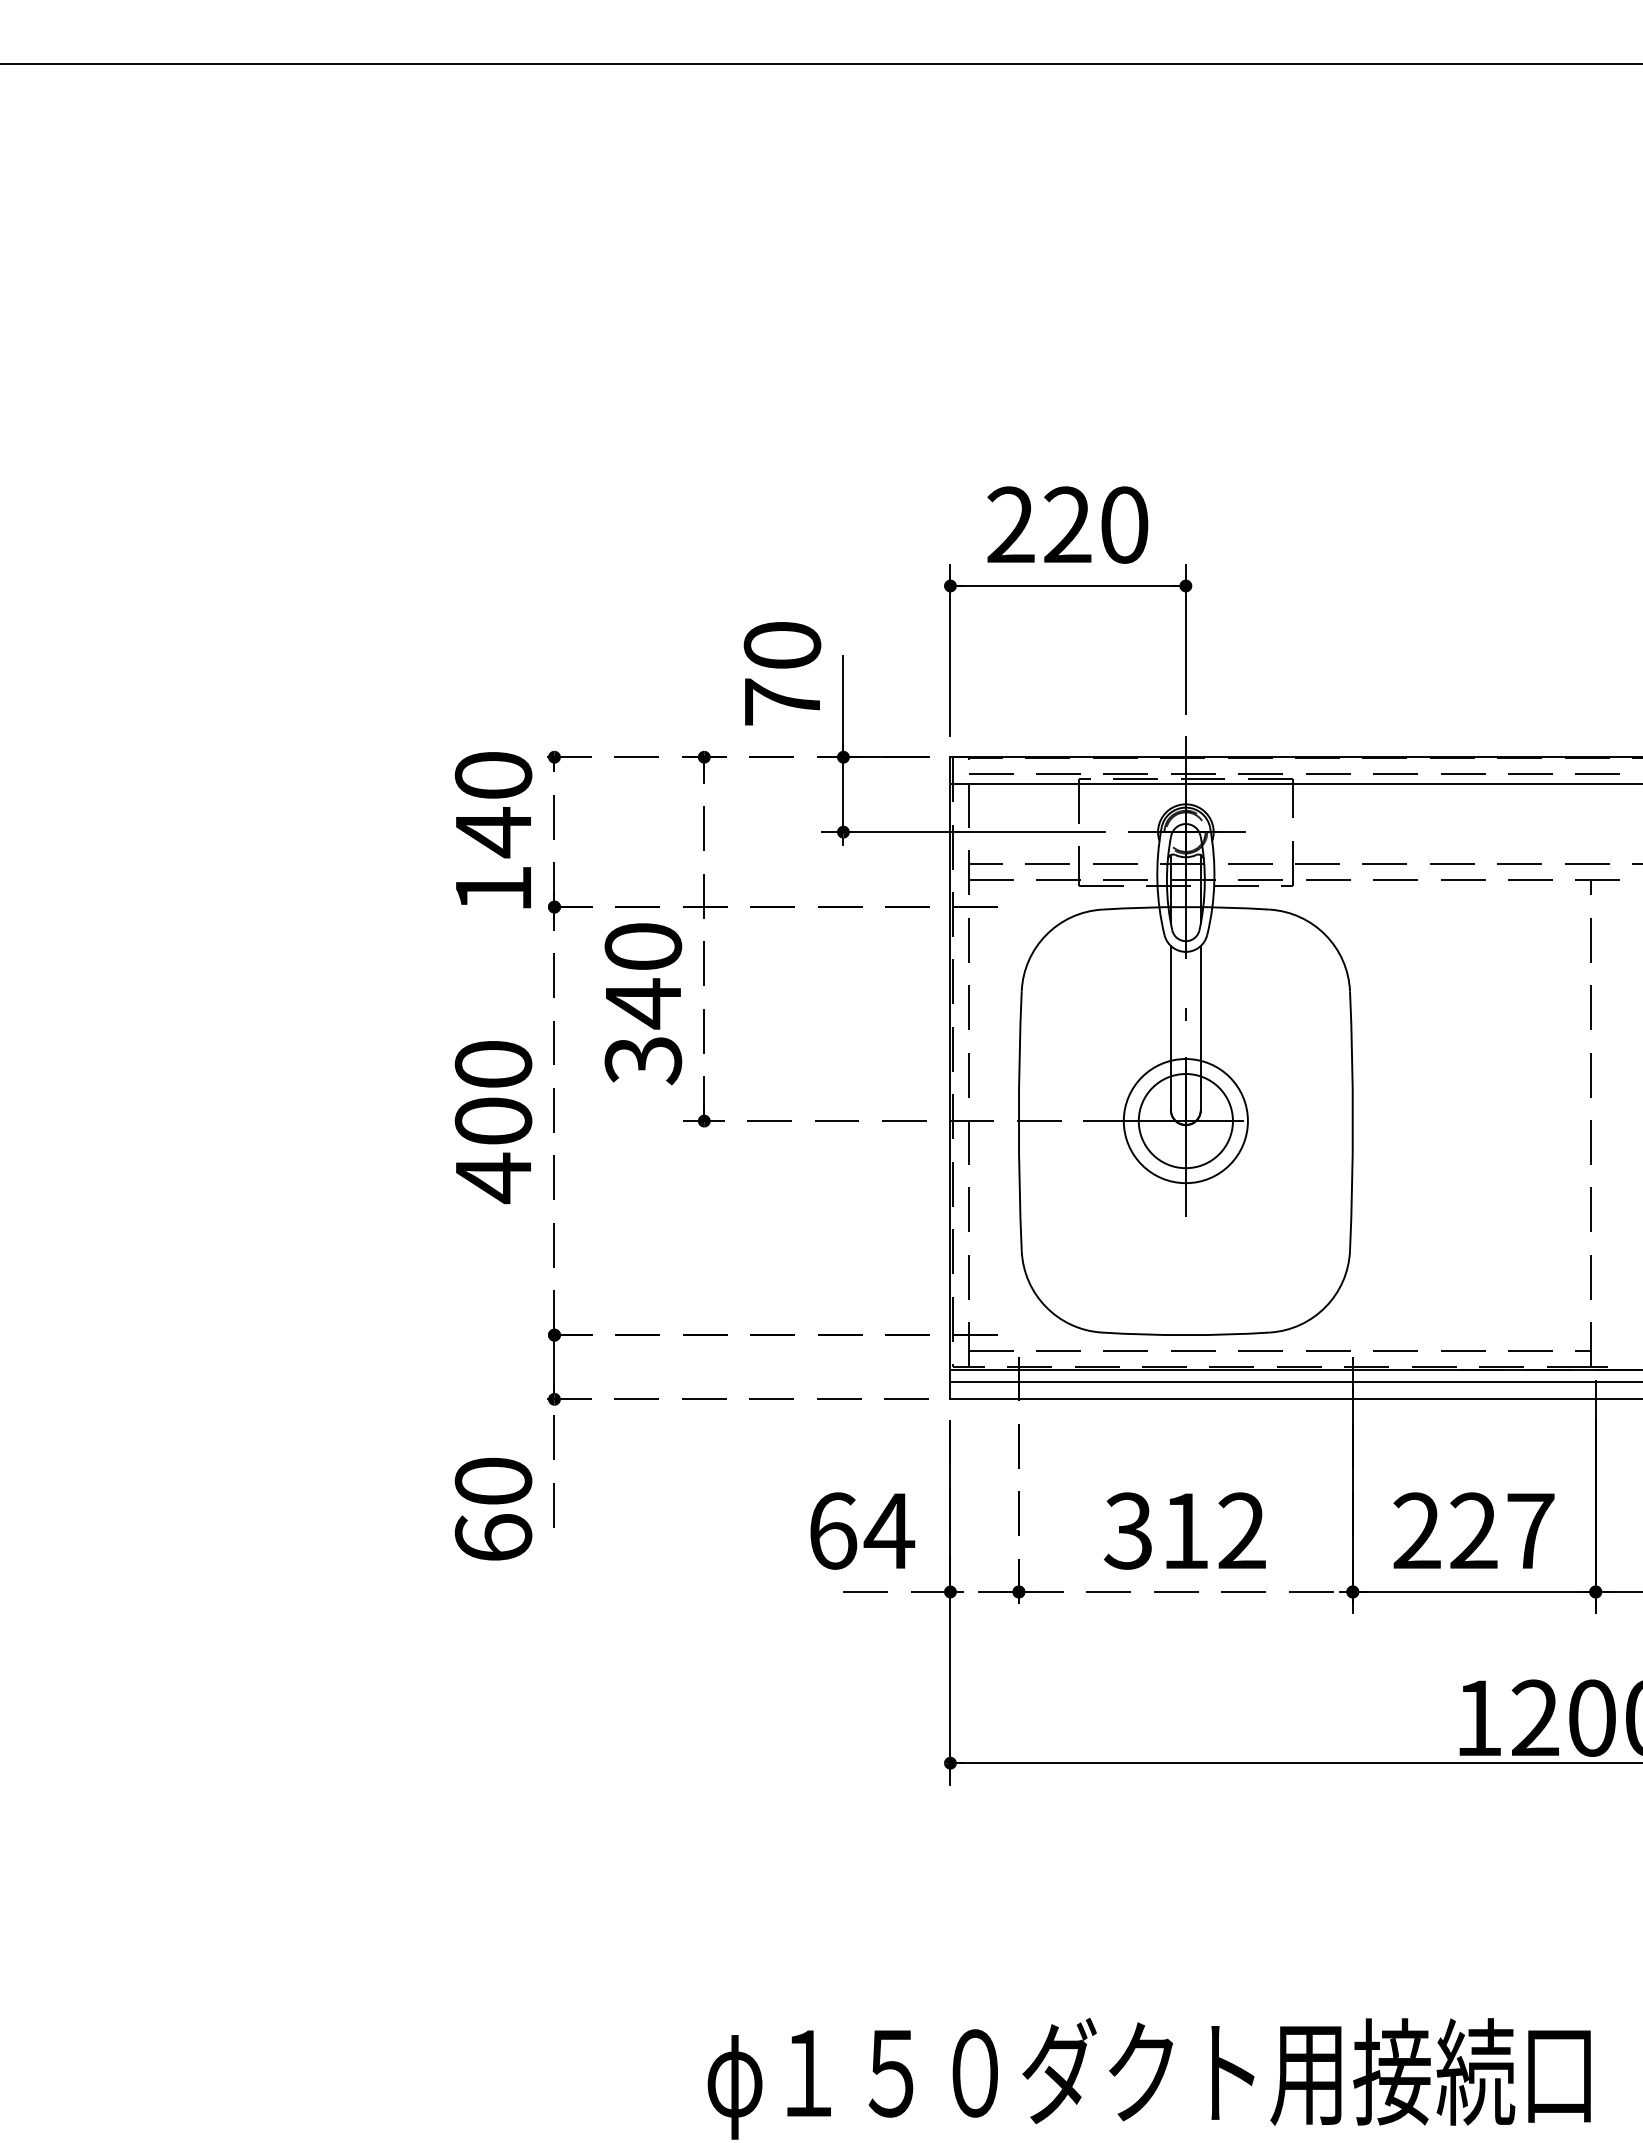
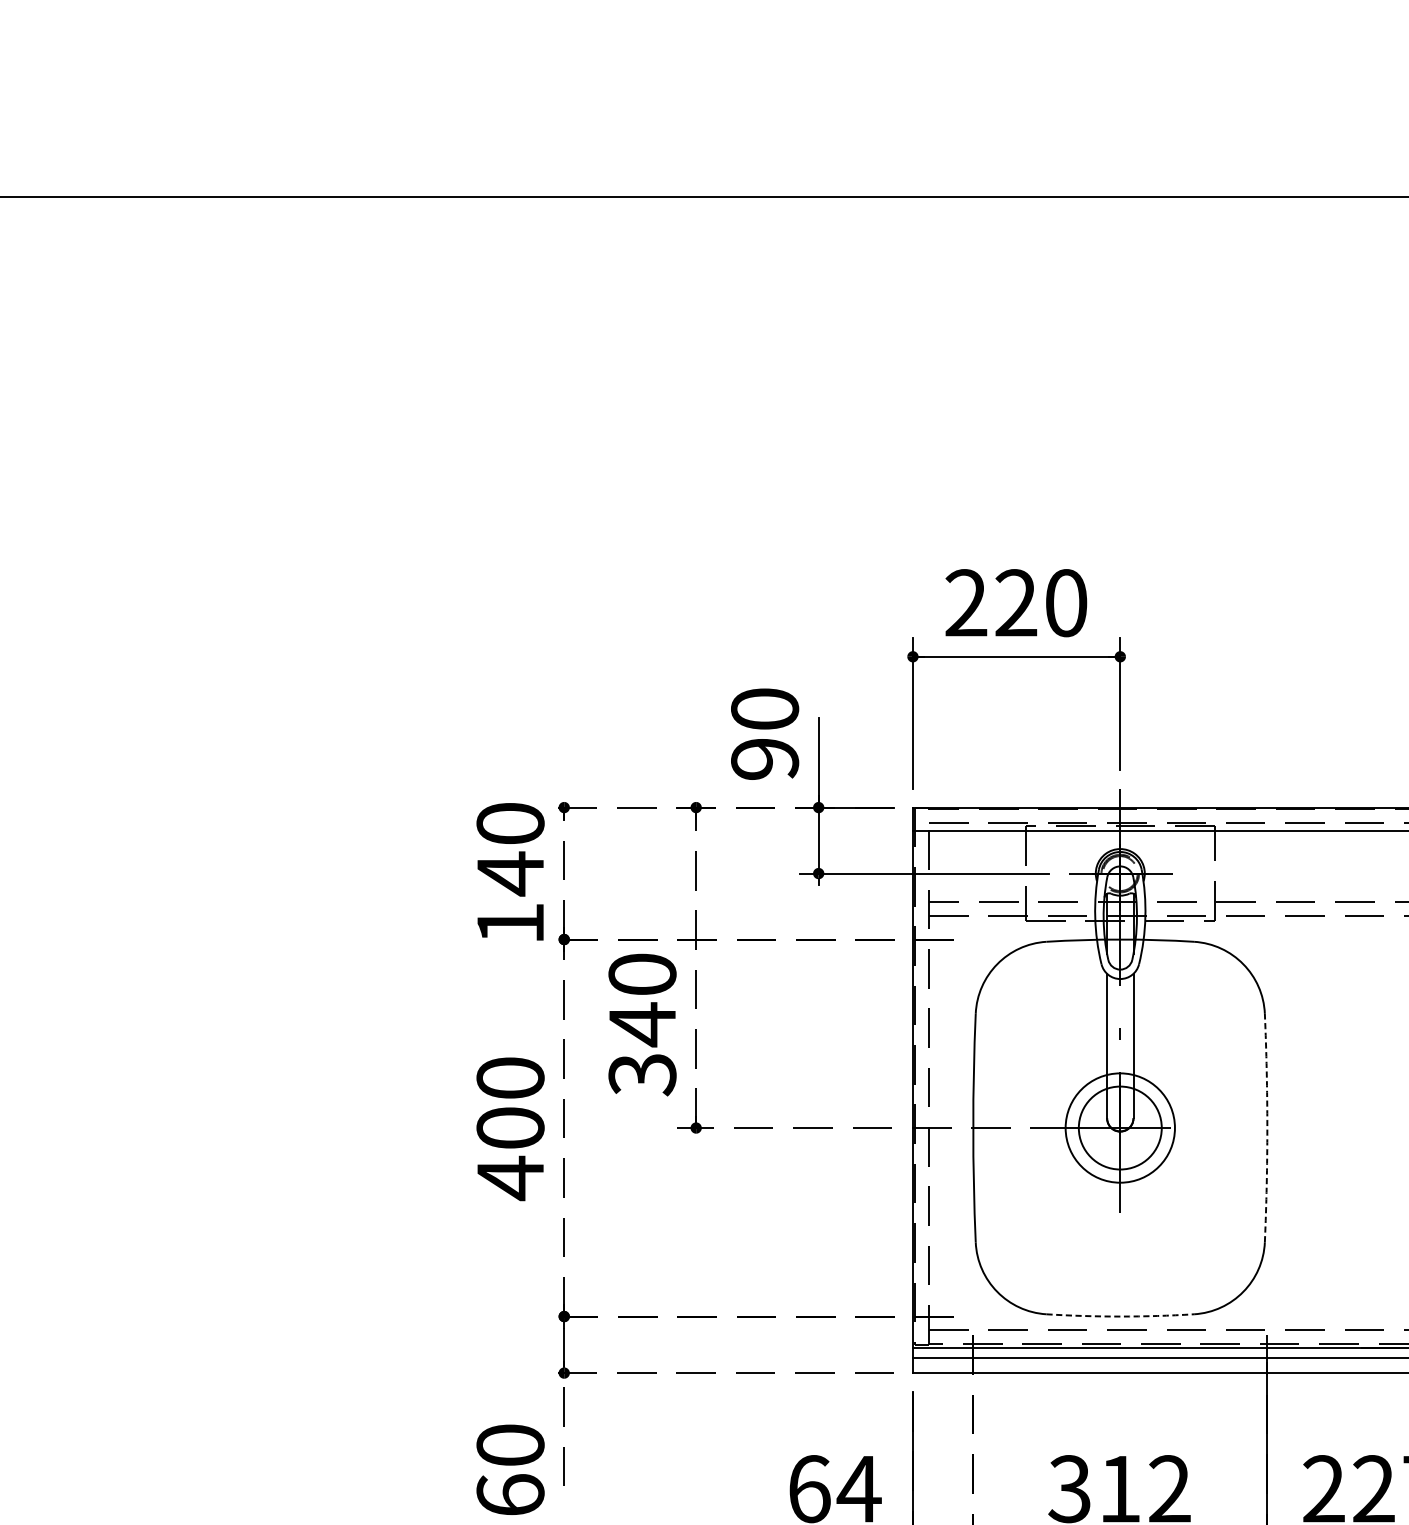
text: (782, 701) -> (765, 758), 70 -> 90
arc: (1352, 1121) -> (1267, 1128), solid -> dashed
arc: (1185, 1335) -> (1119, 1316), solid -> dashed

